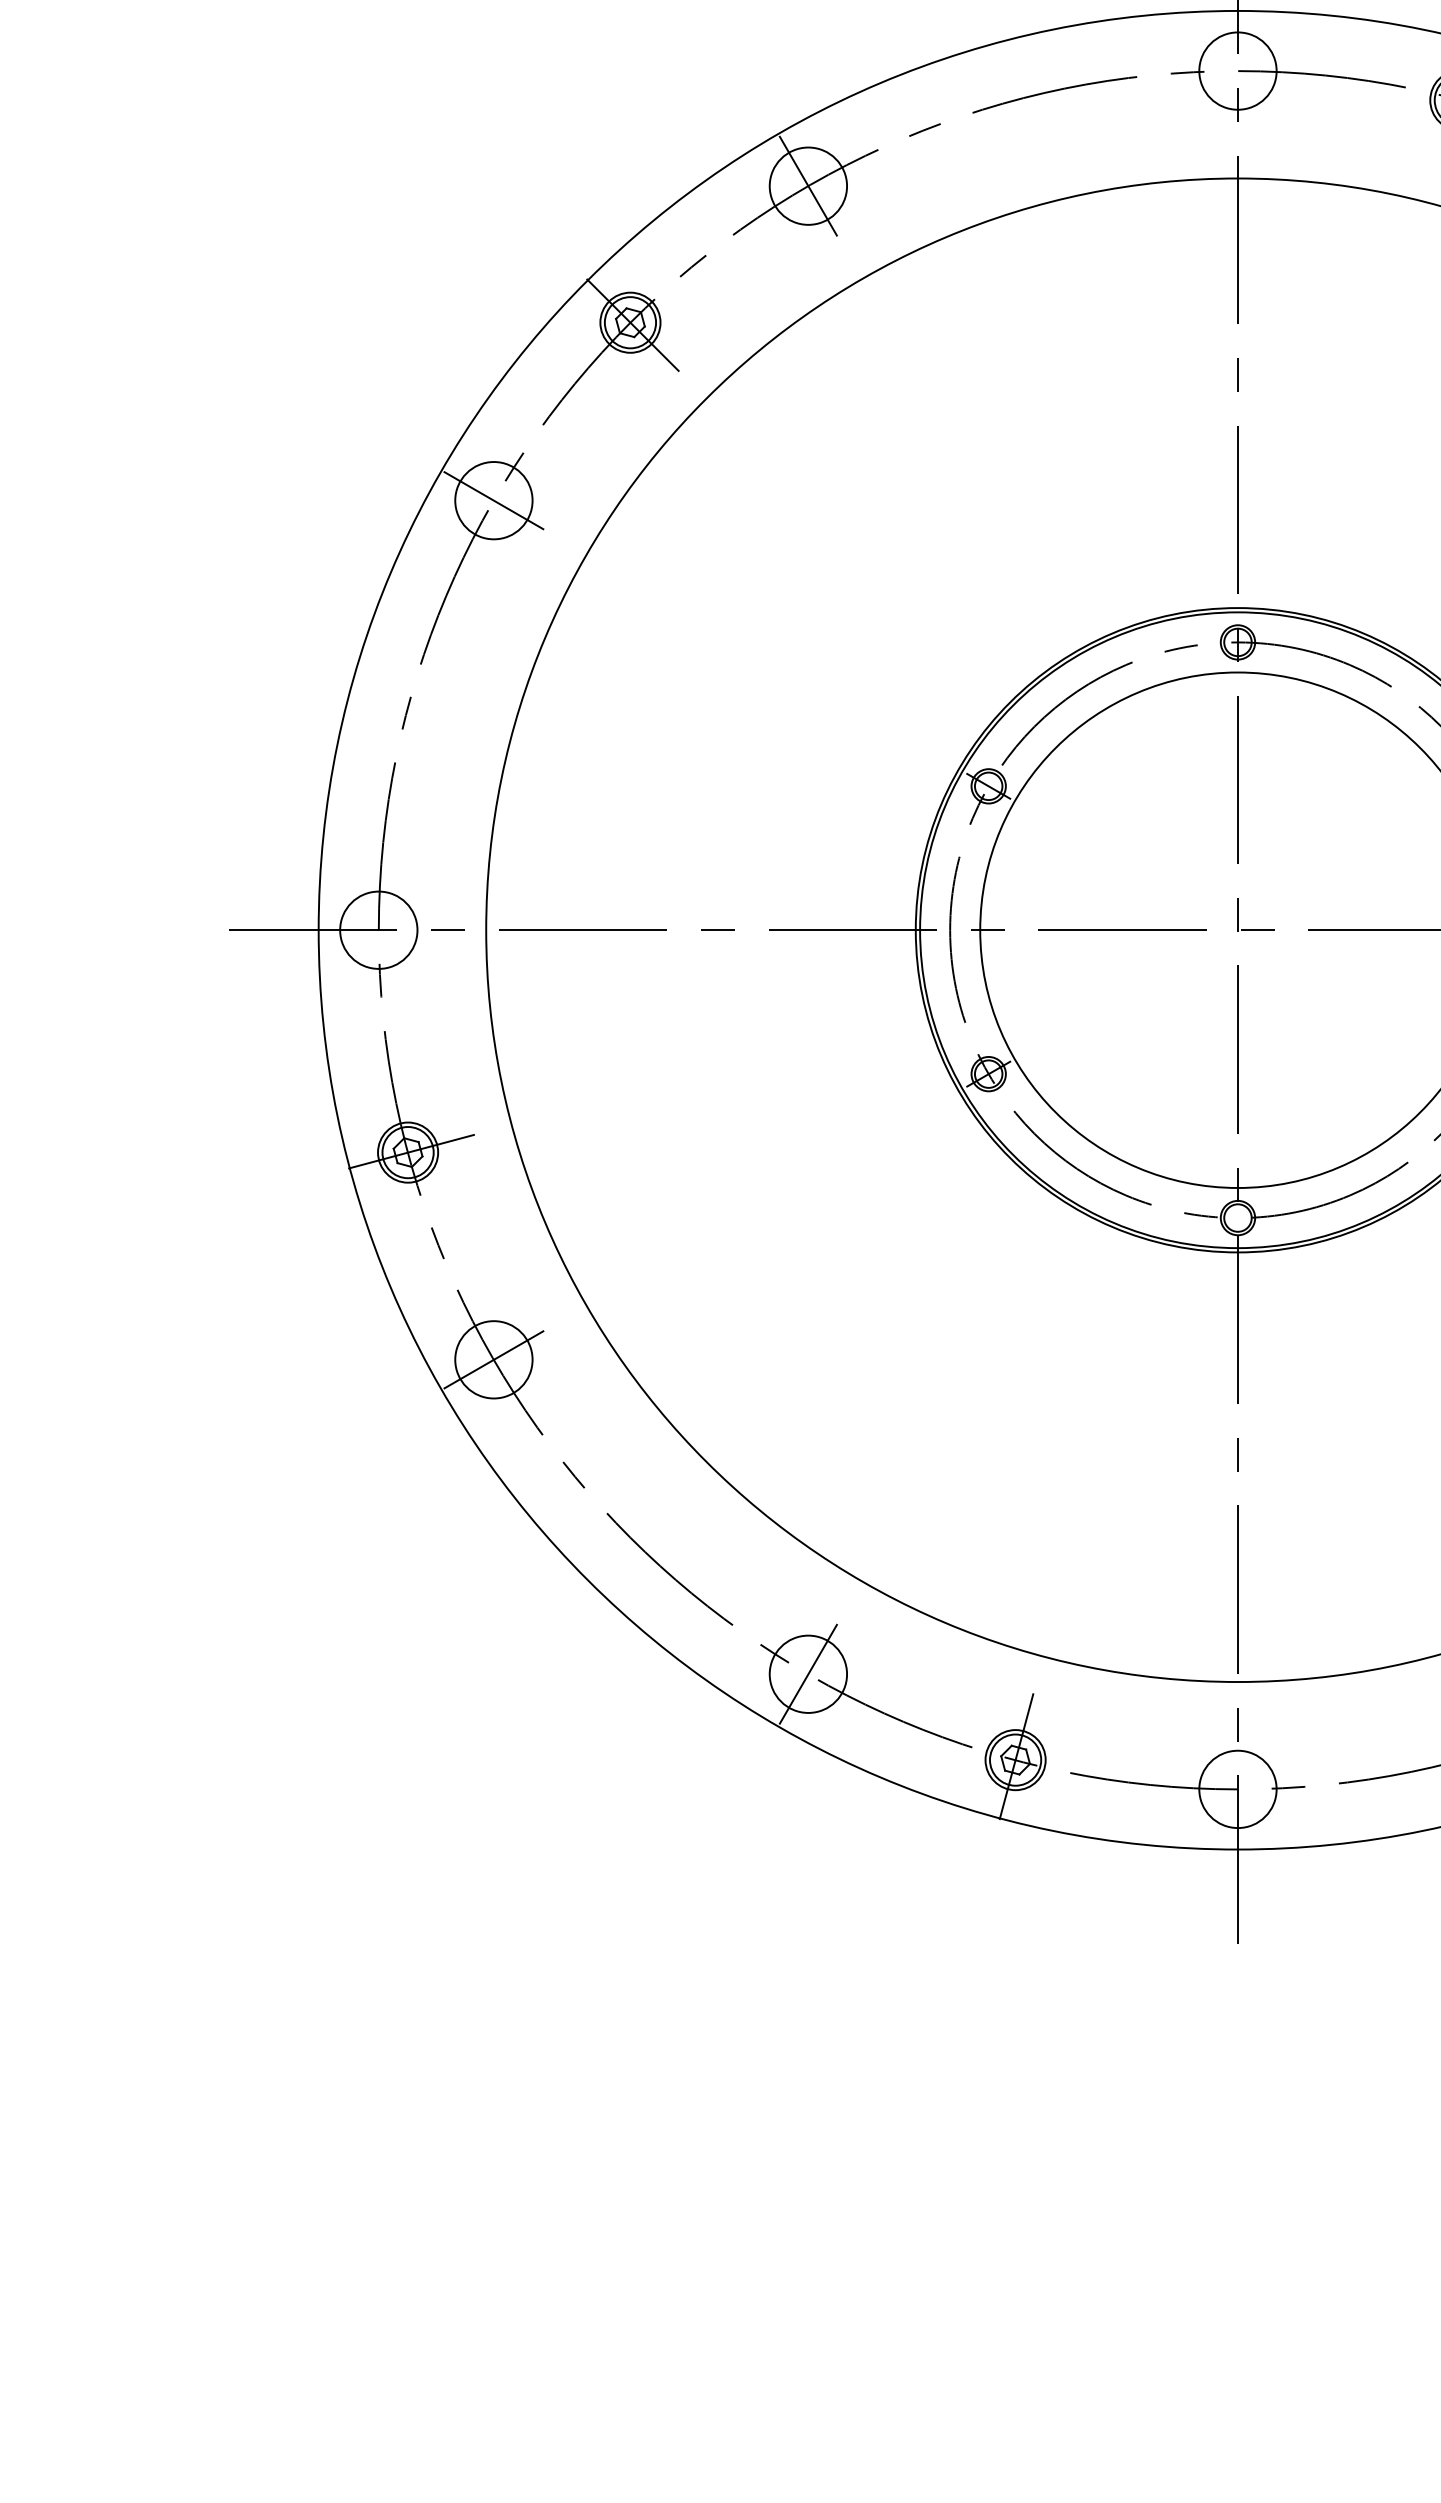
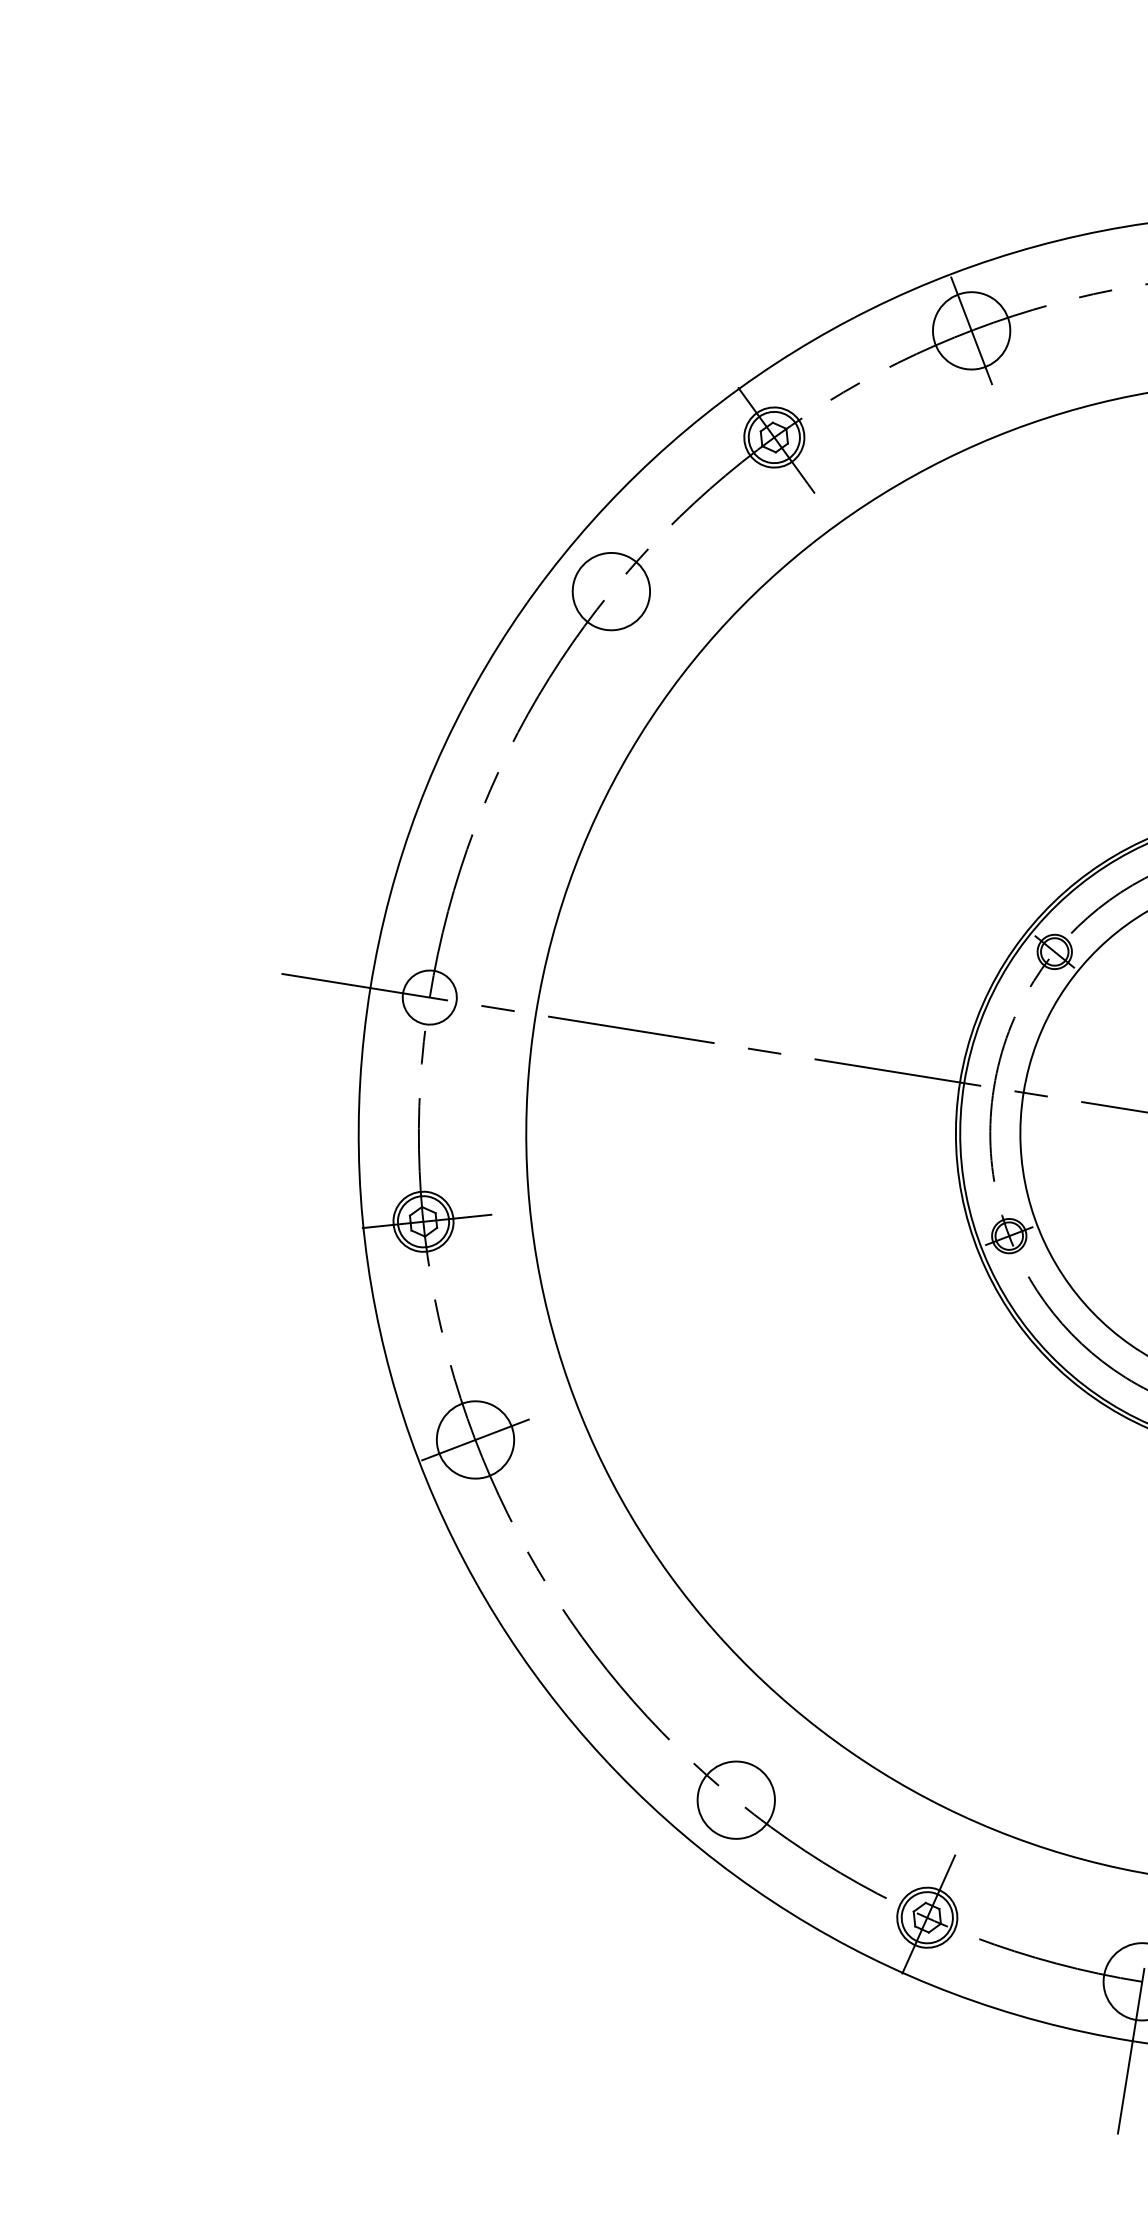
line: (493, 500) -> (611, 591), removed
circle: (378, 929) -> (429, 996), size x0.7
line: (808, 1674) -> (736, 1800), removed

